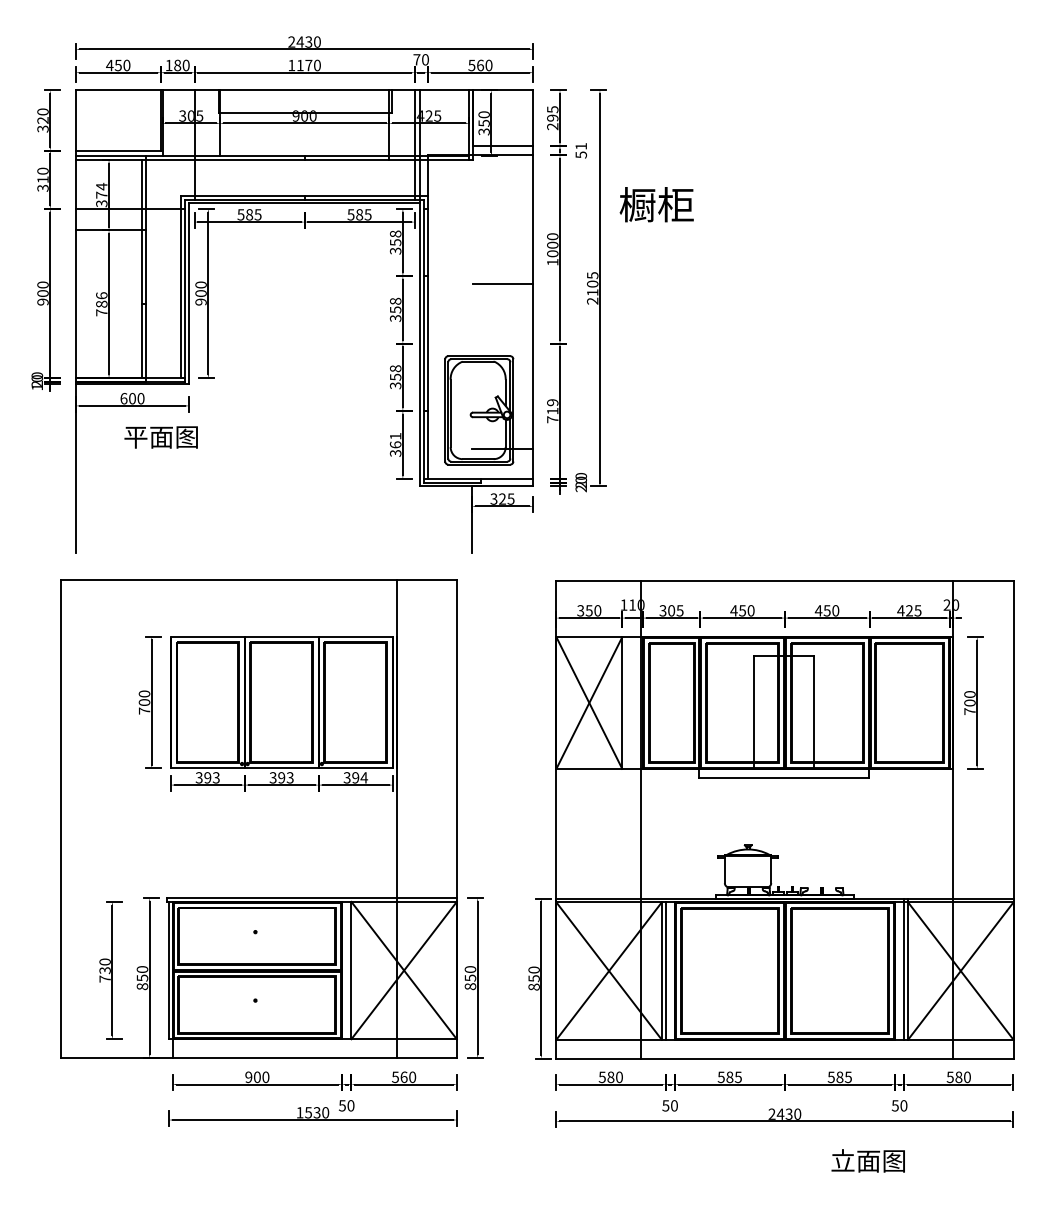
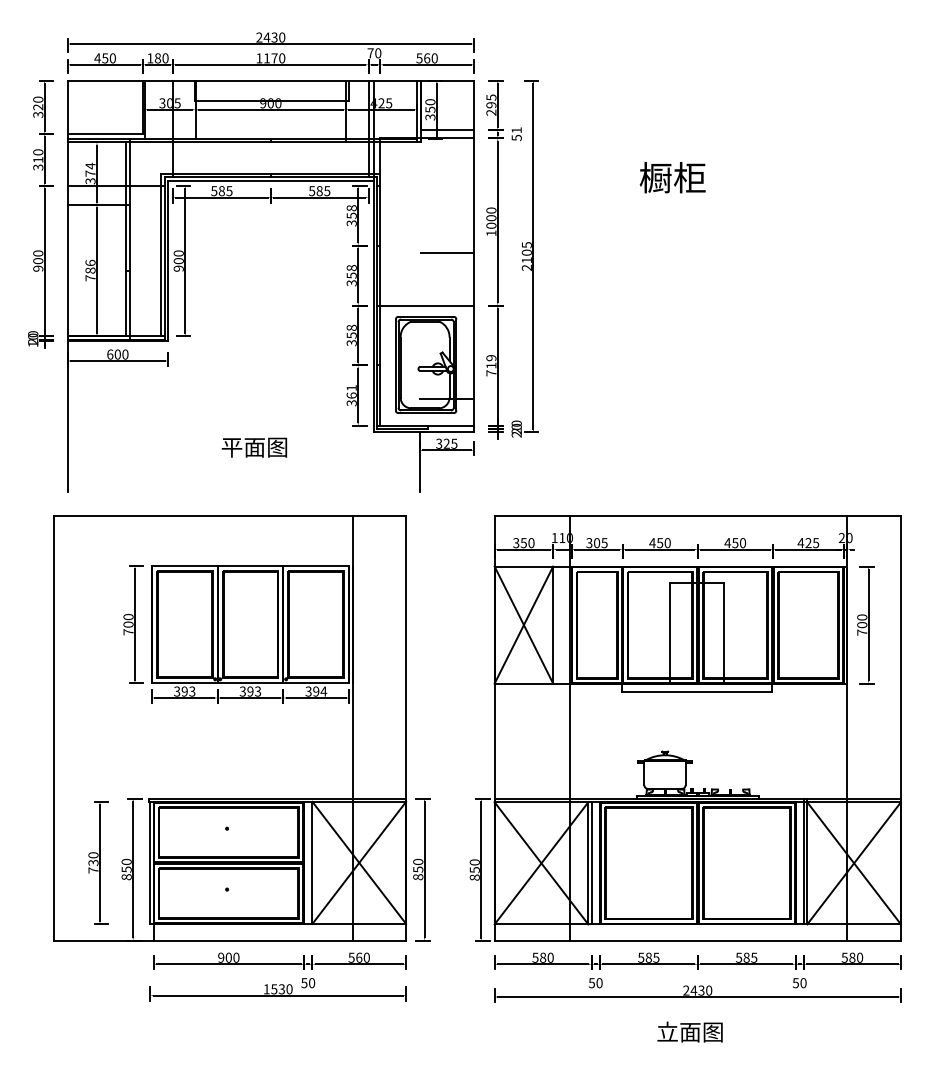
text: (656, 204) -> (672, 177), moved
line: (478, 343) -> (425, 305), added
text: (160, 437) -> (253, 447), moved
text: (867, 1160) -> (689, 1031), moved

